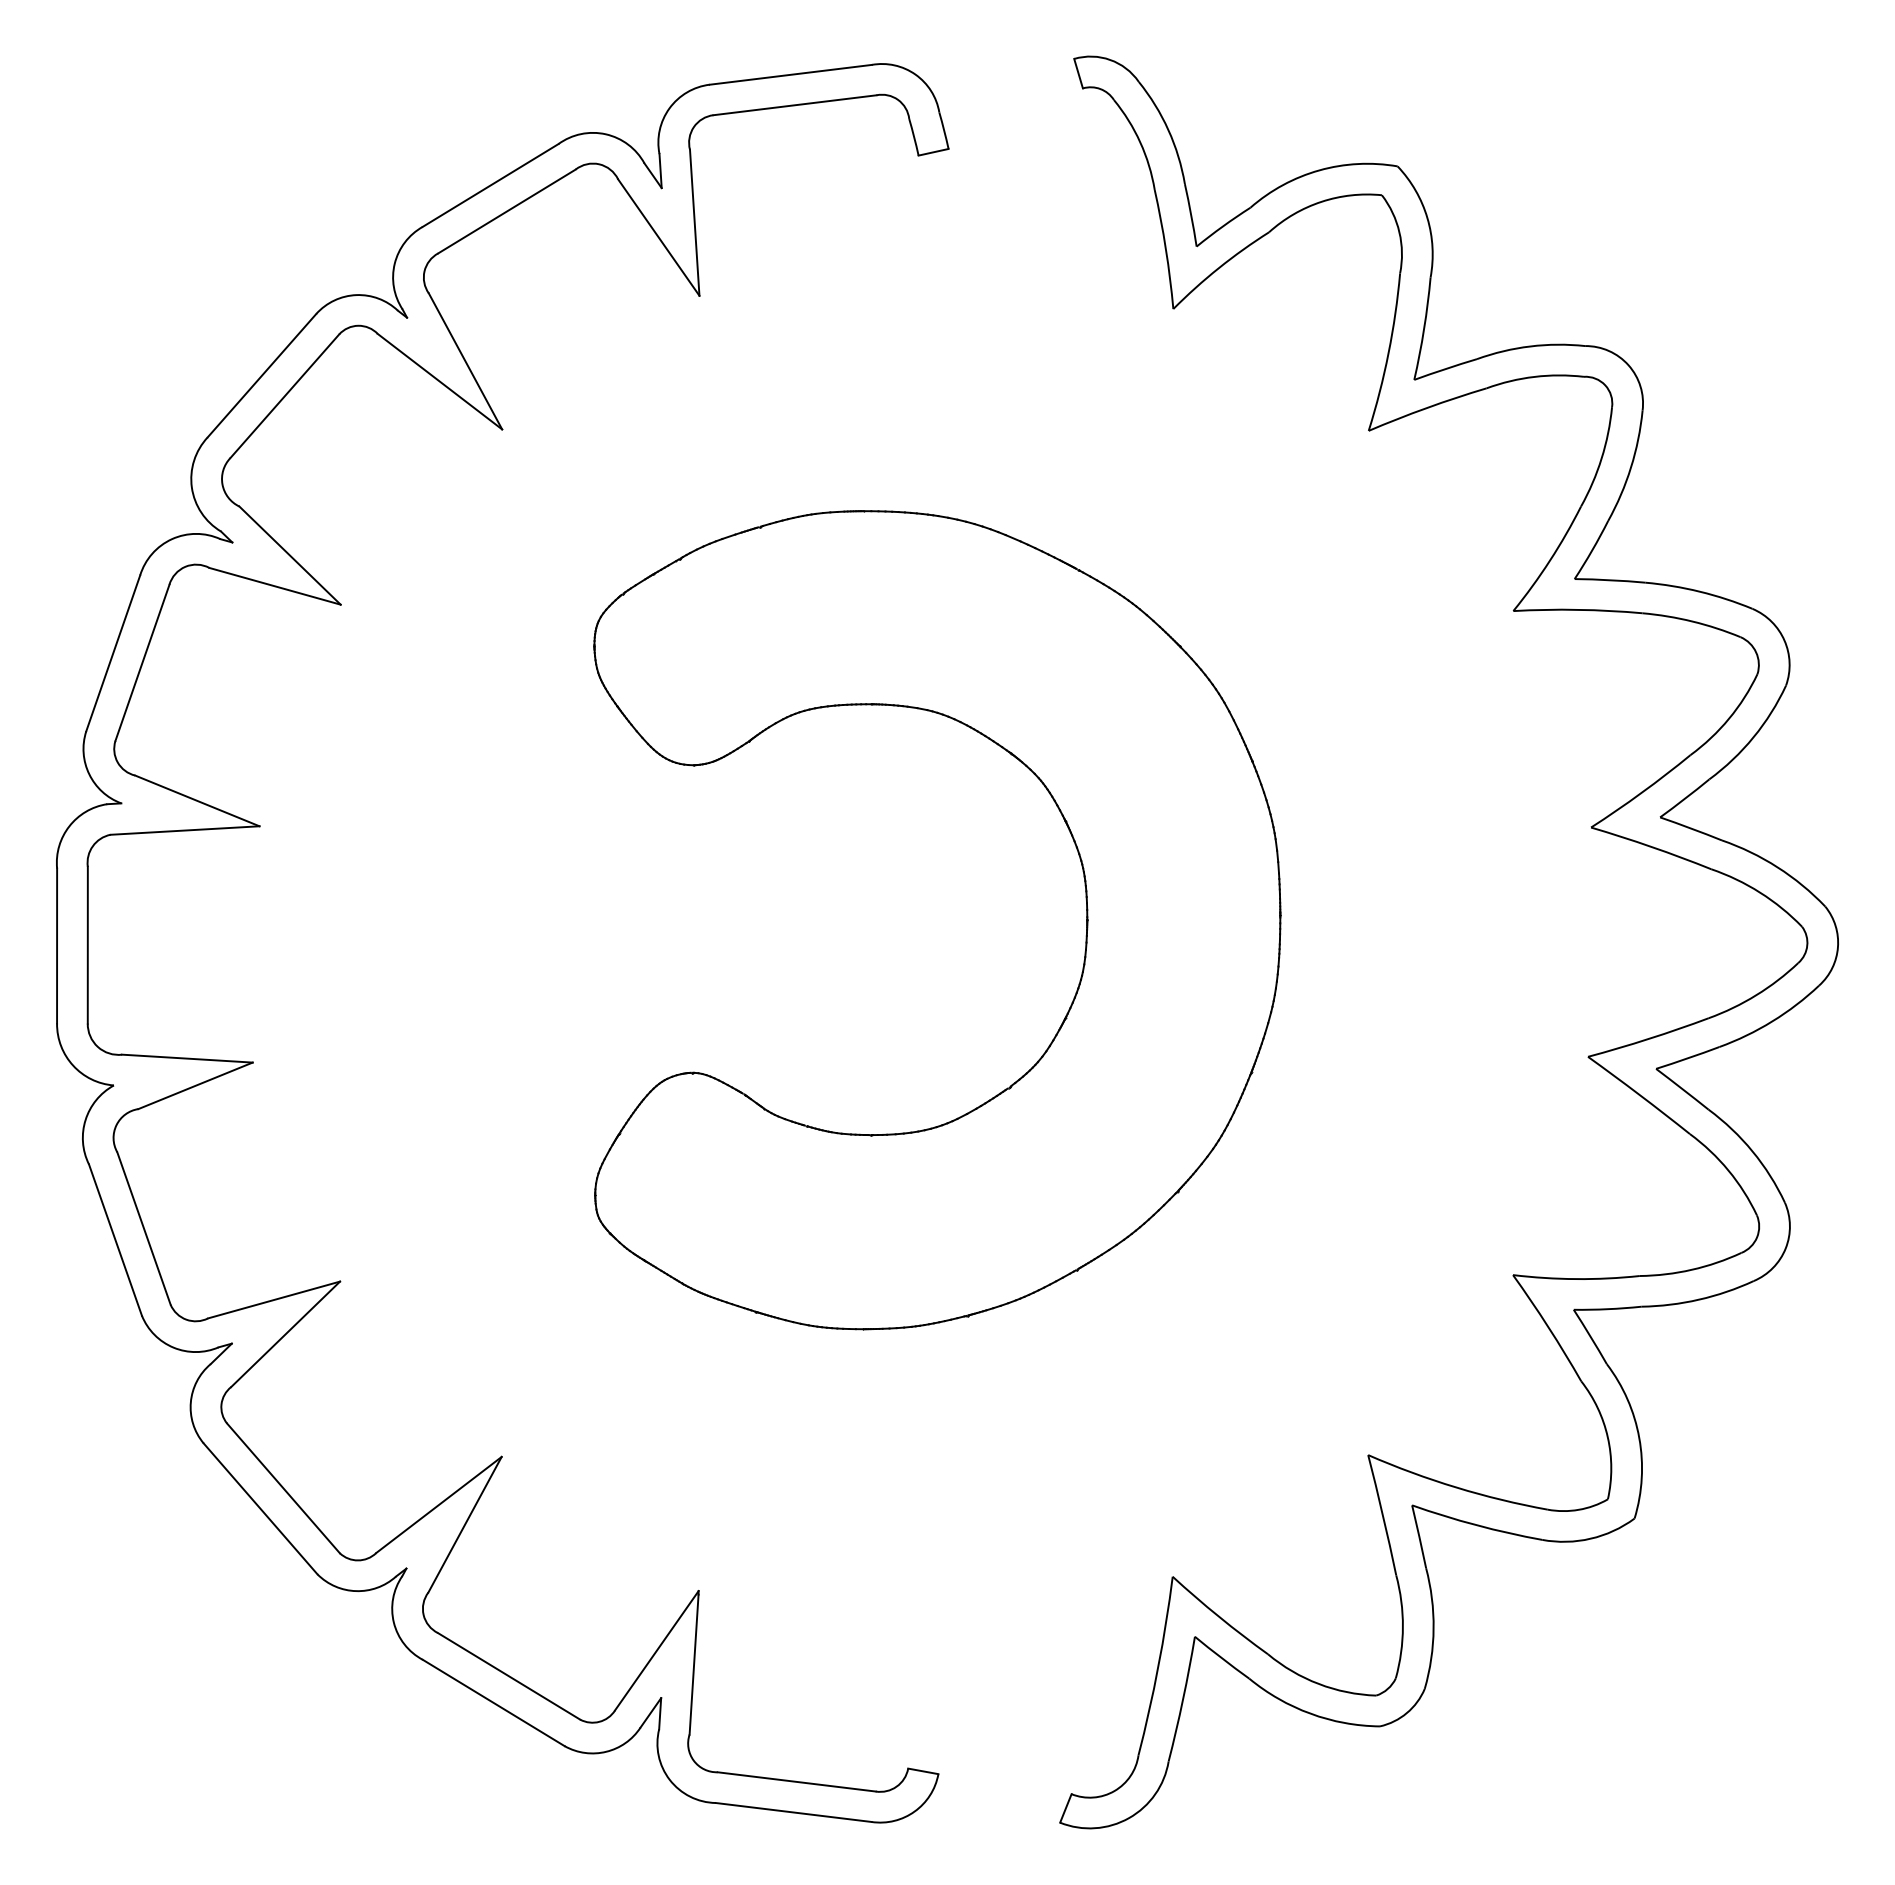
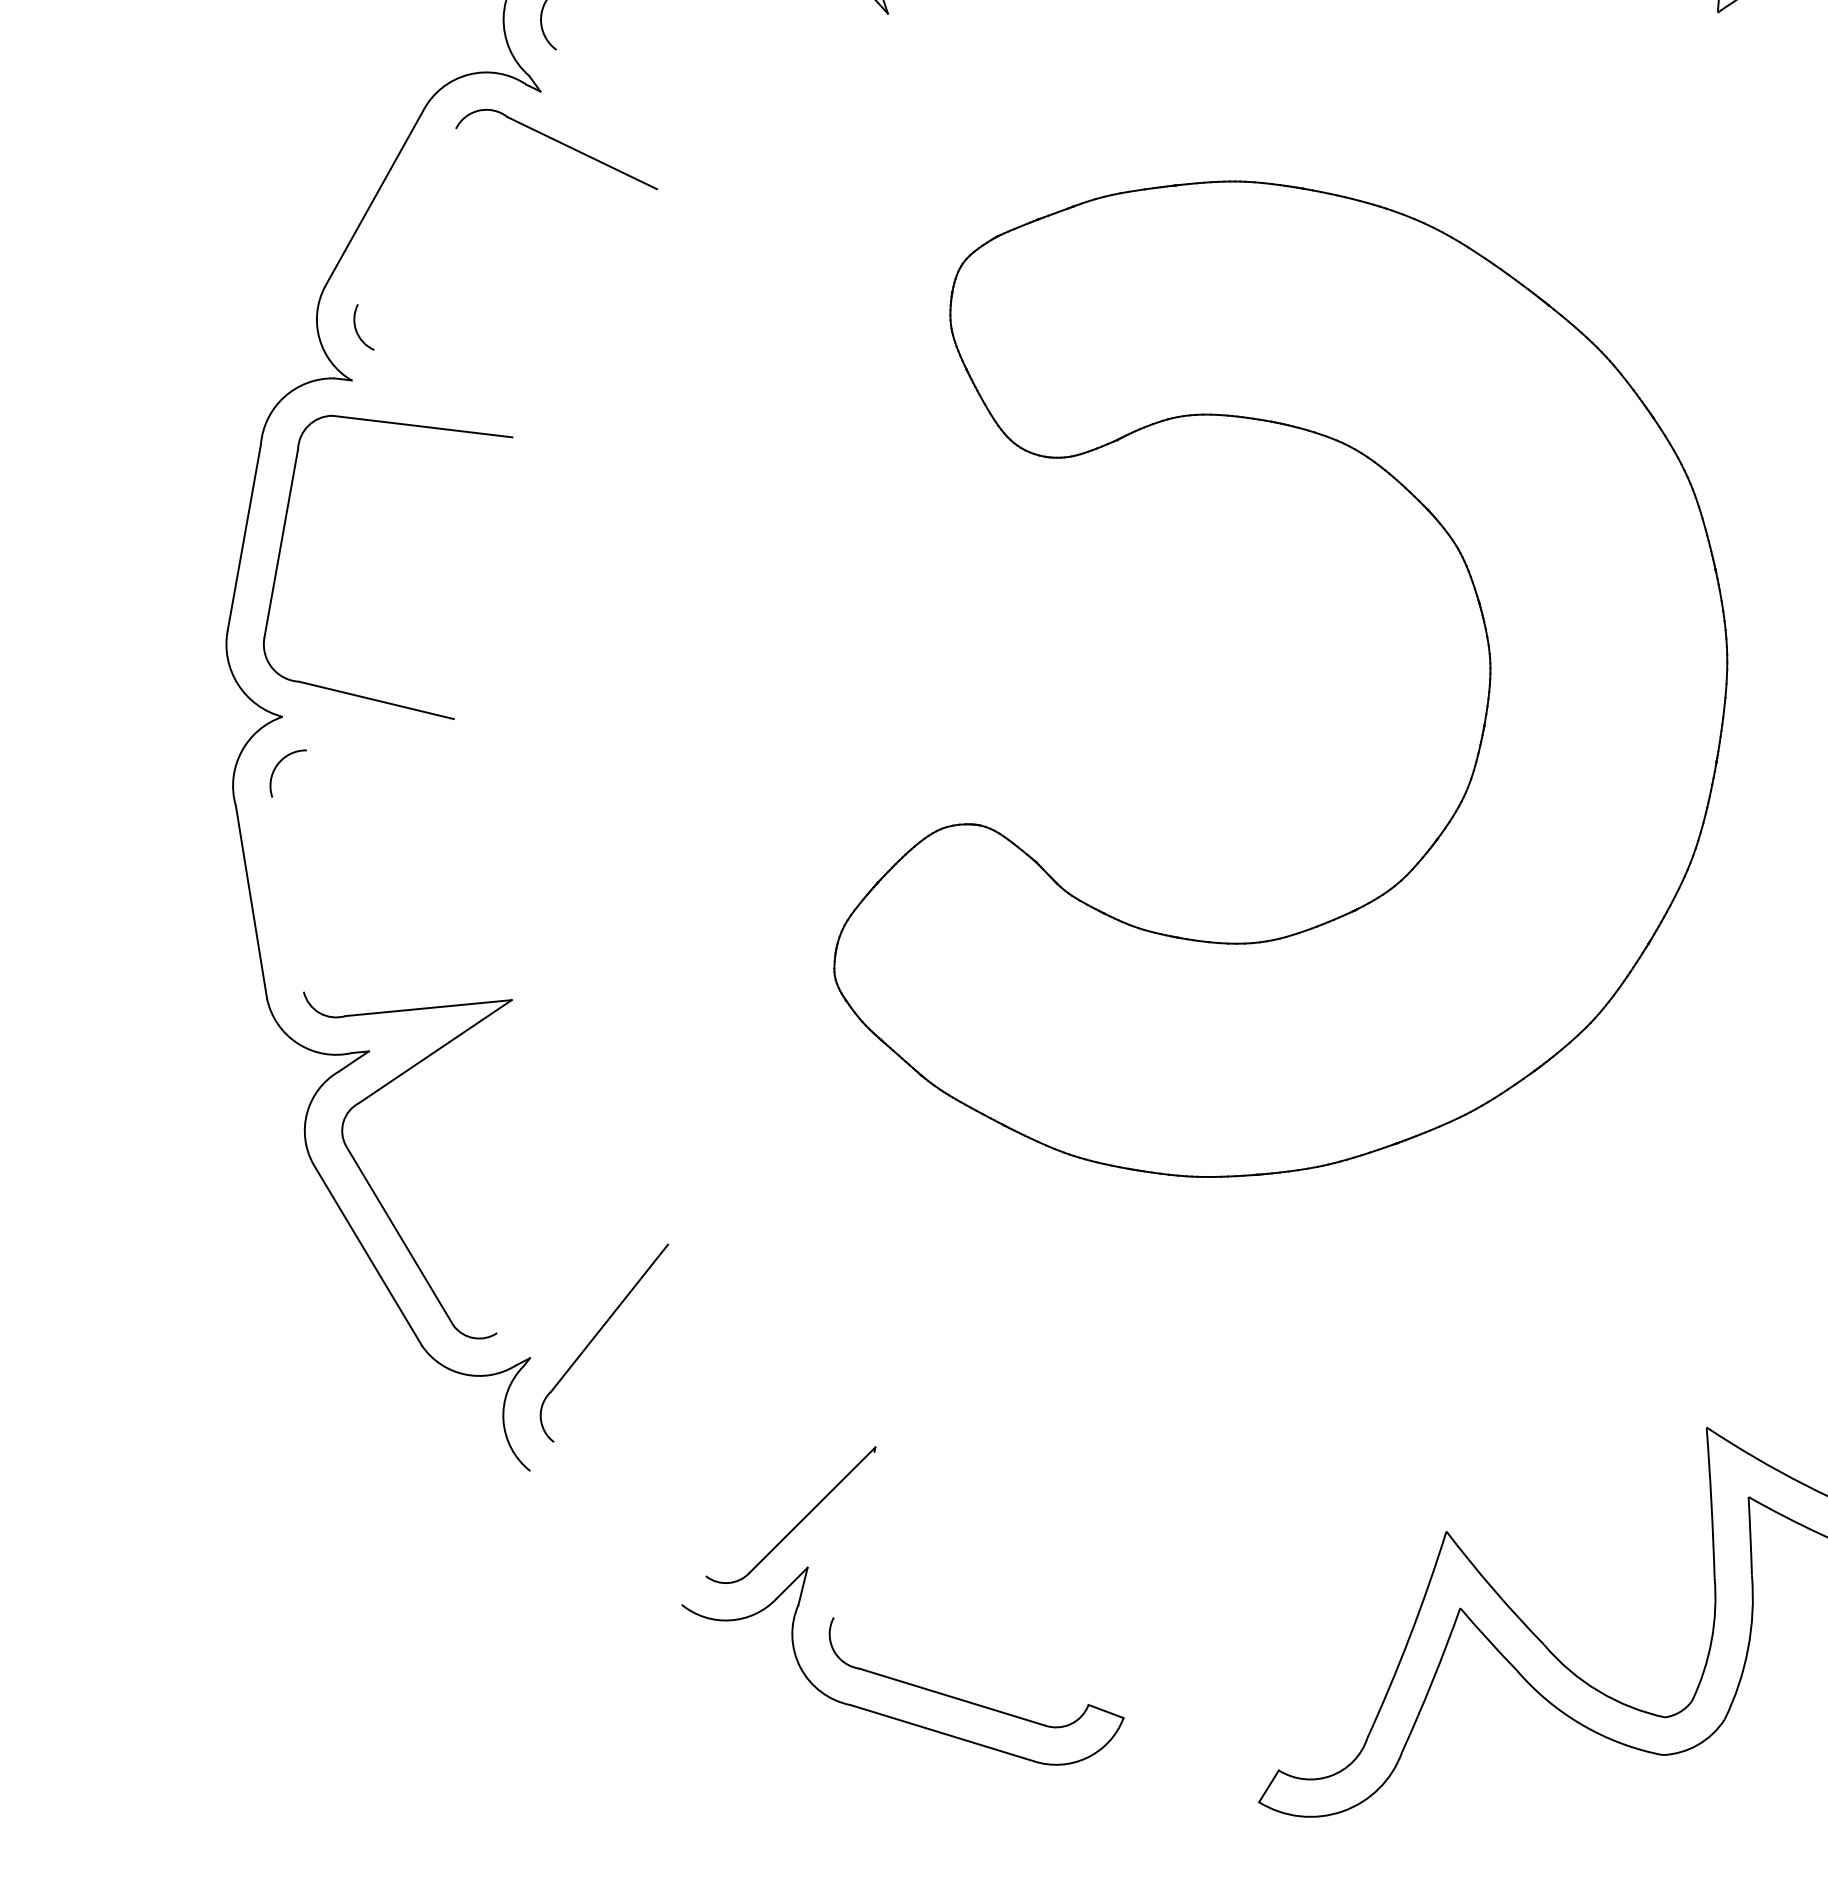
line: (289, 555) -> (606, 119), removed
line: (142, 662) -> (407, 216), removed
line: (197, 800) -> (443, 393), removed
line: (195, 1085) -> (380, 734), removed
line: (143, 1228) -> (287, 894), removed
line: (438, 1504) -> (582, 1288), removed
line: (693, 1664) -> (853, 1534), removed
line: (509, 1676) -> (630, 1509), removed
line: (493, 1702) -> (605, 1537), removed

